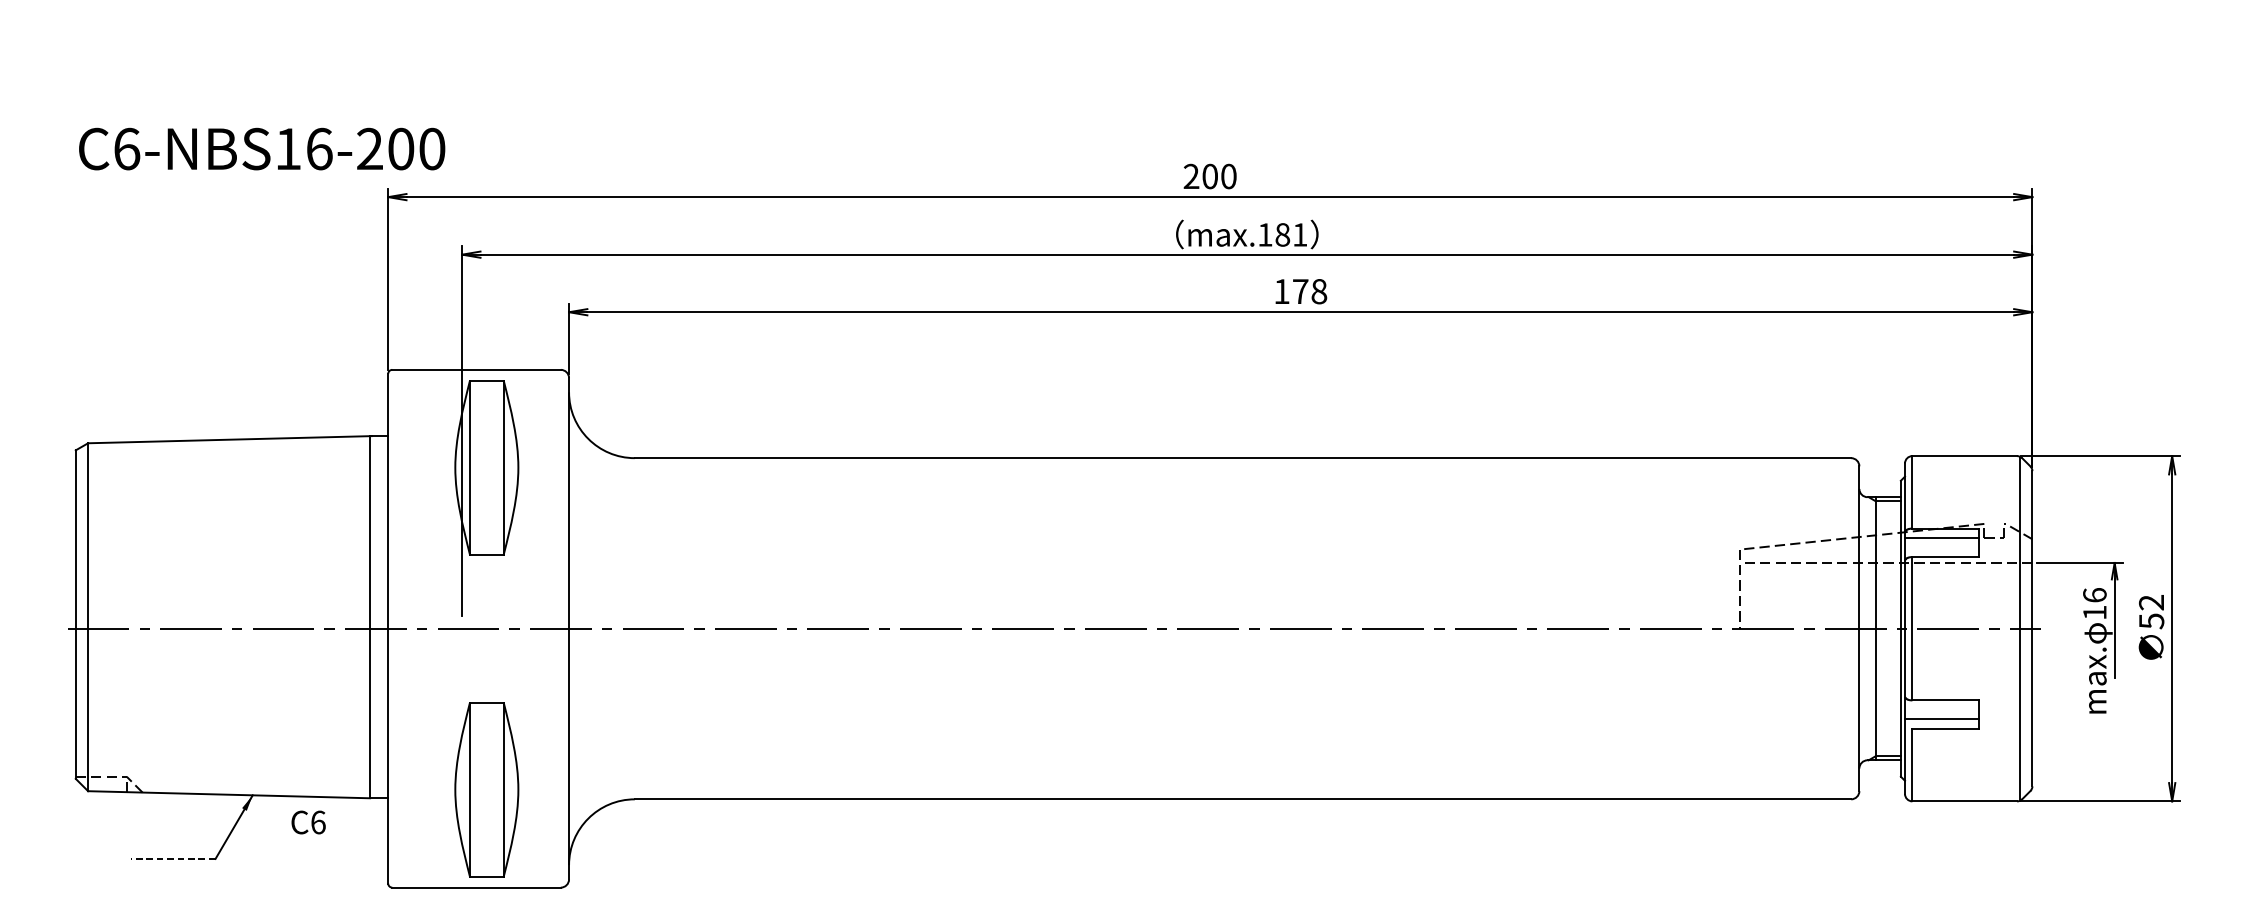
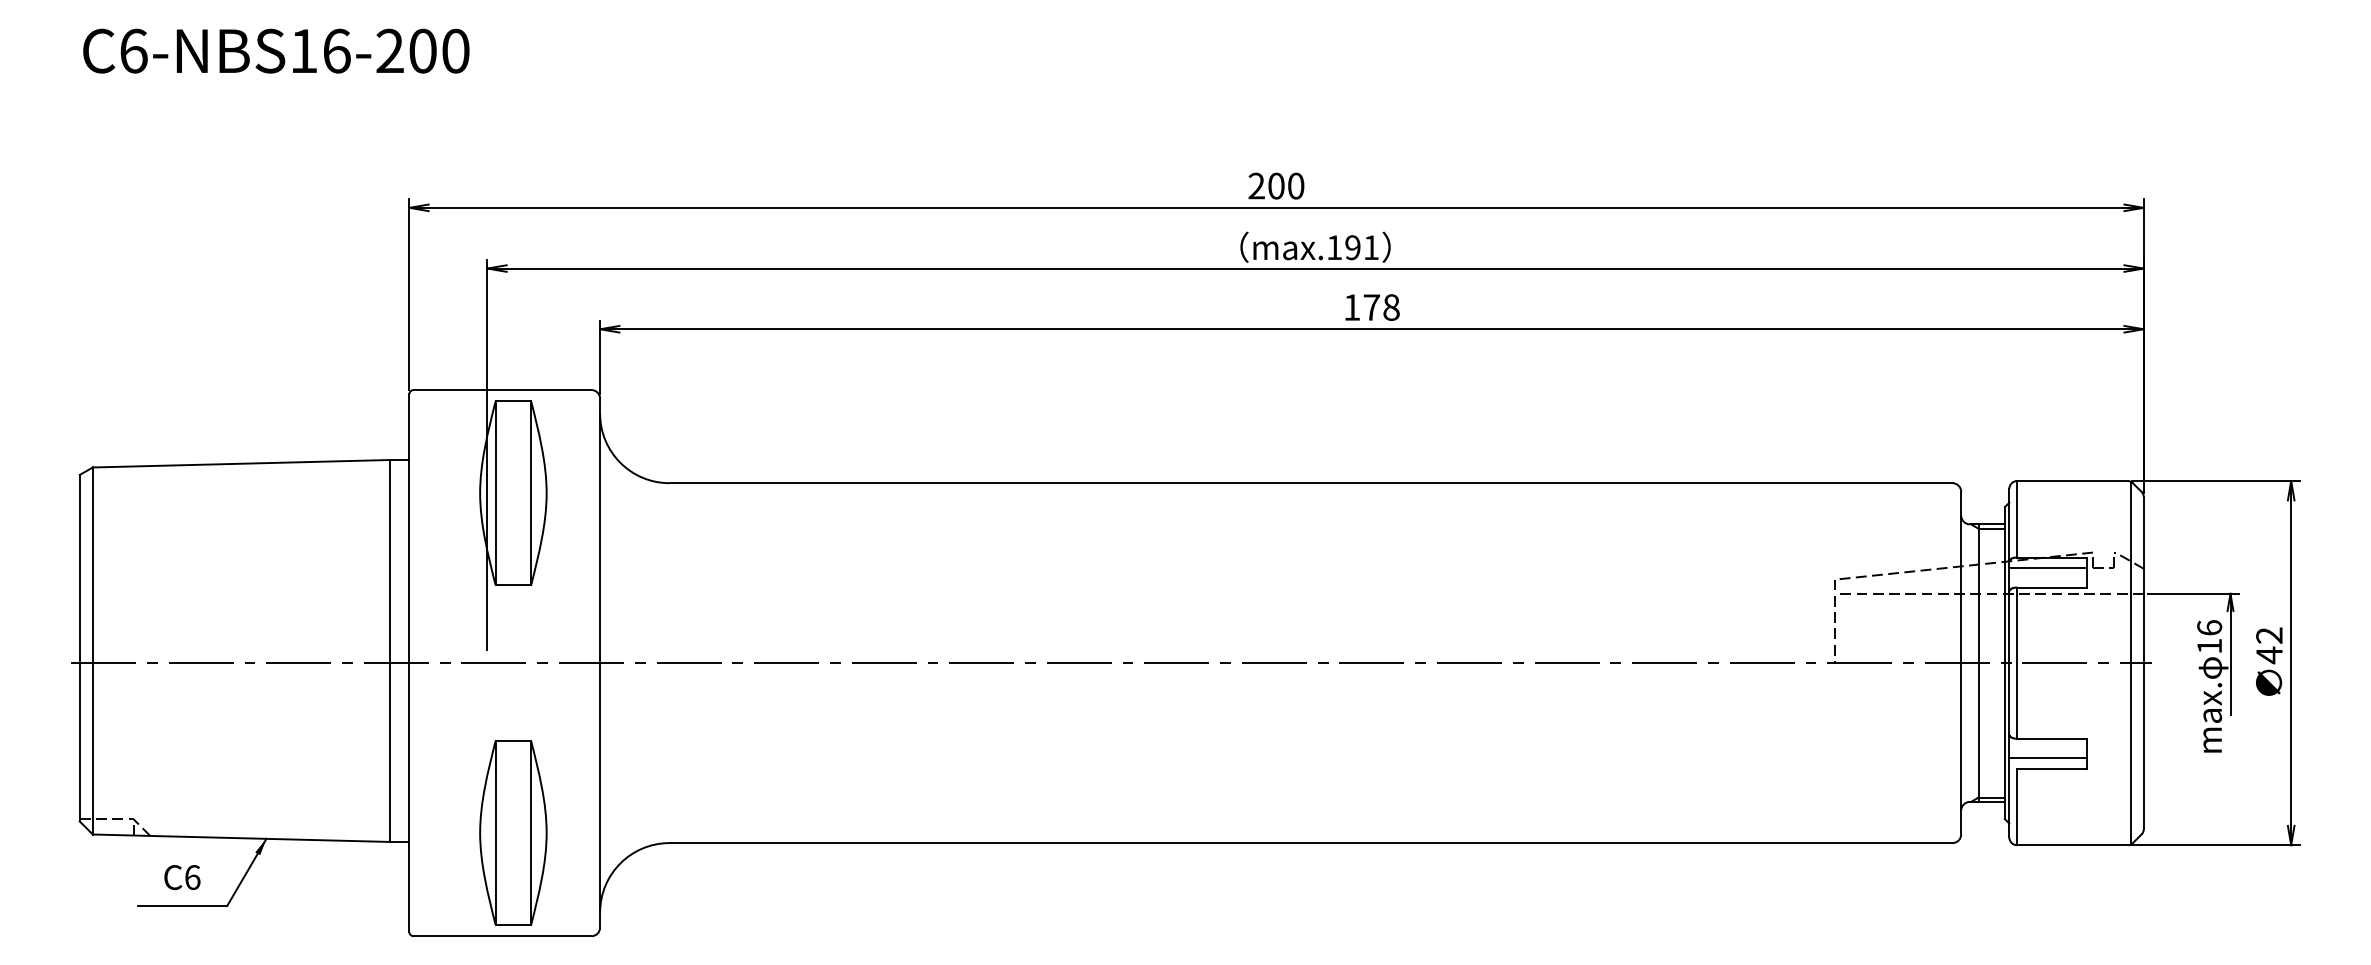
text: (262, 148) -> (276, 50), moved
text: (1282, 234) -> (1352, 247), max.181 -> max.191
text: (2151, 621) -> (2269, 655), 52 -> 42
text: (308, 822) -> (182, 877), moved
line: (173, 858) -> (182, 905), dashed -> solid

